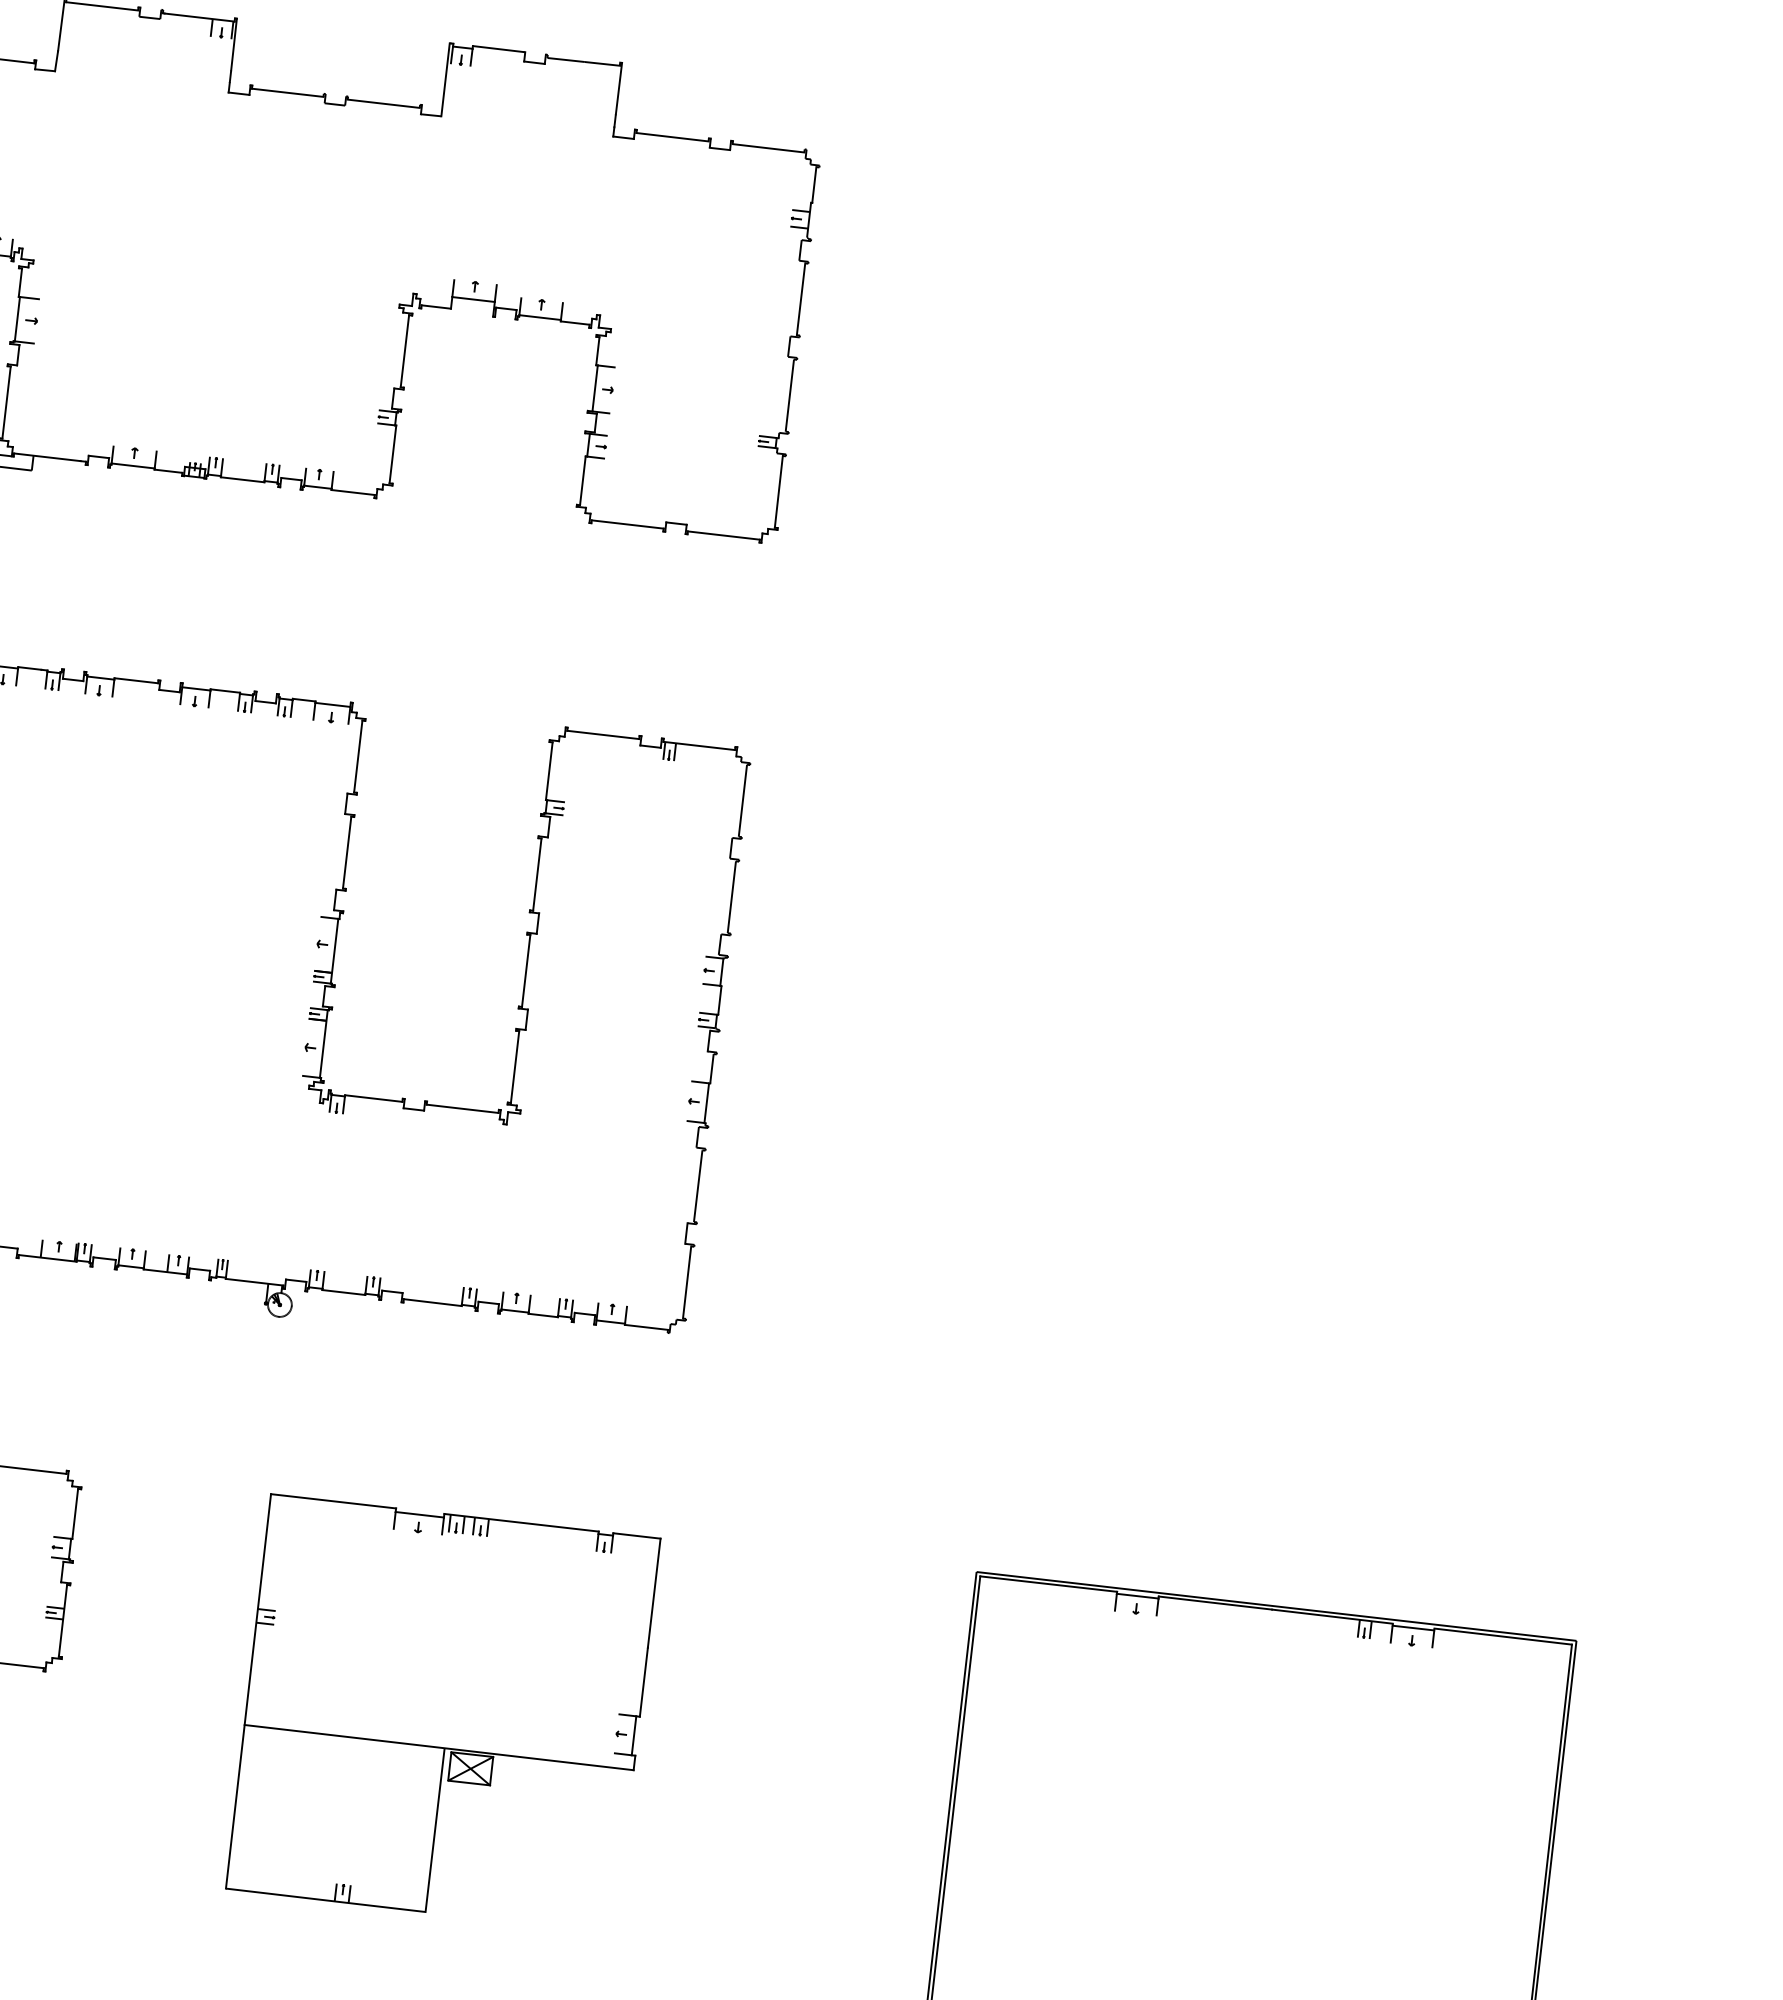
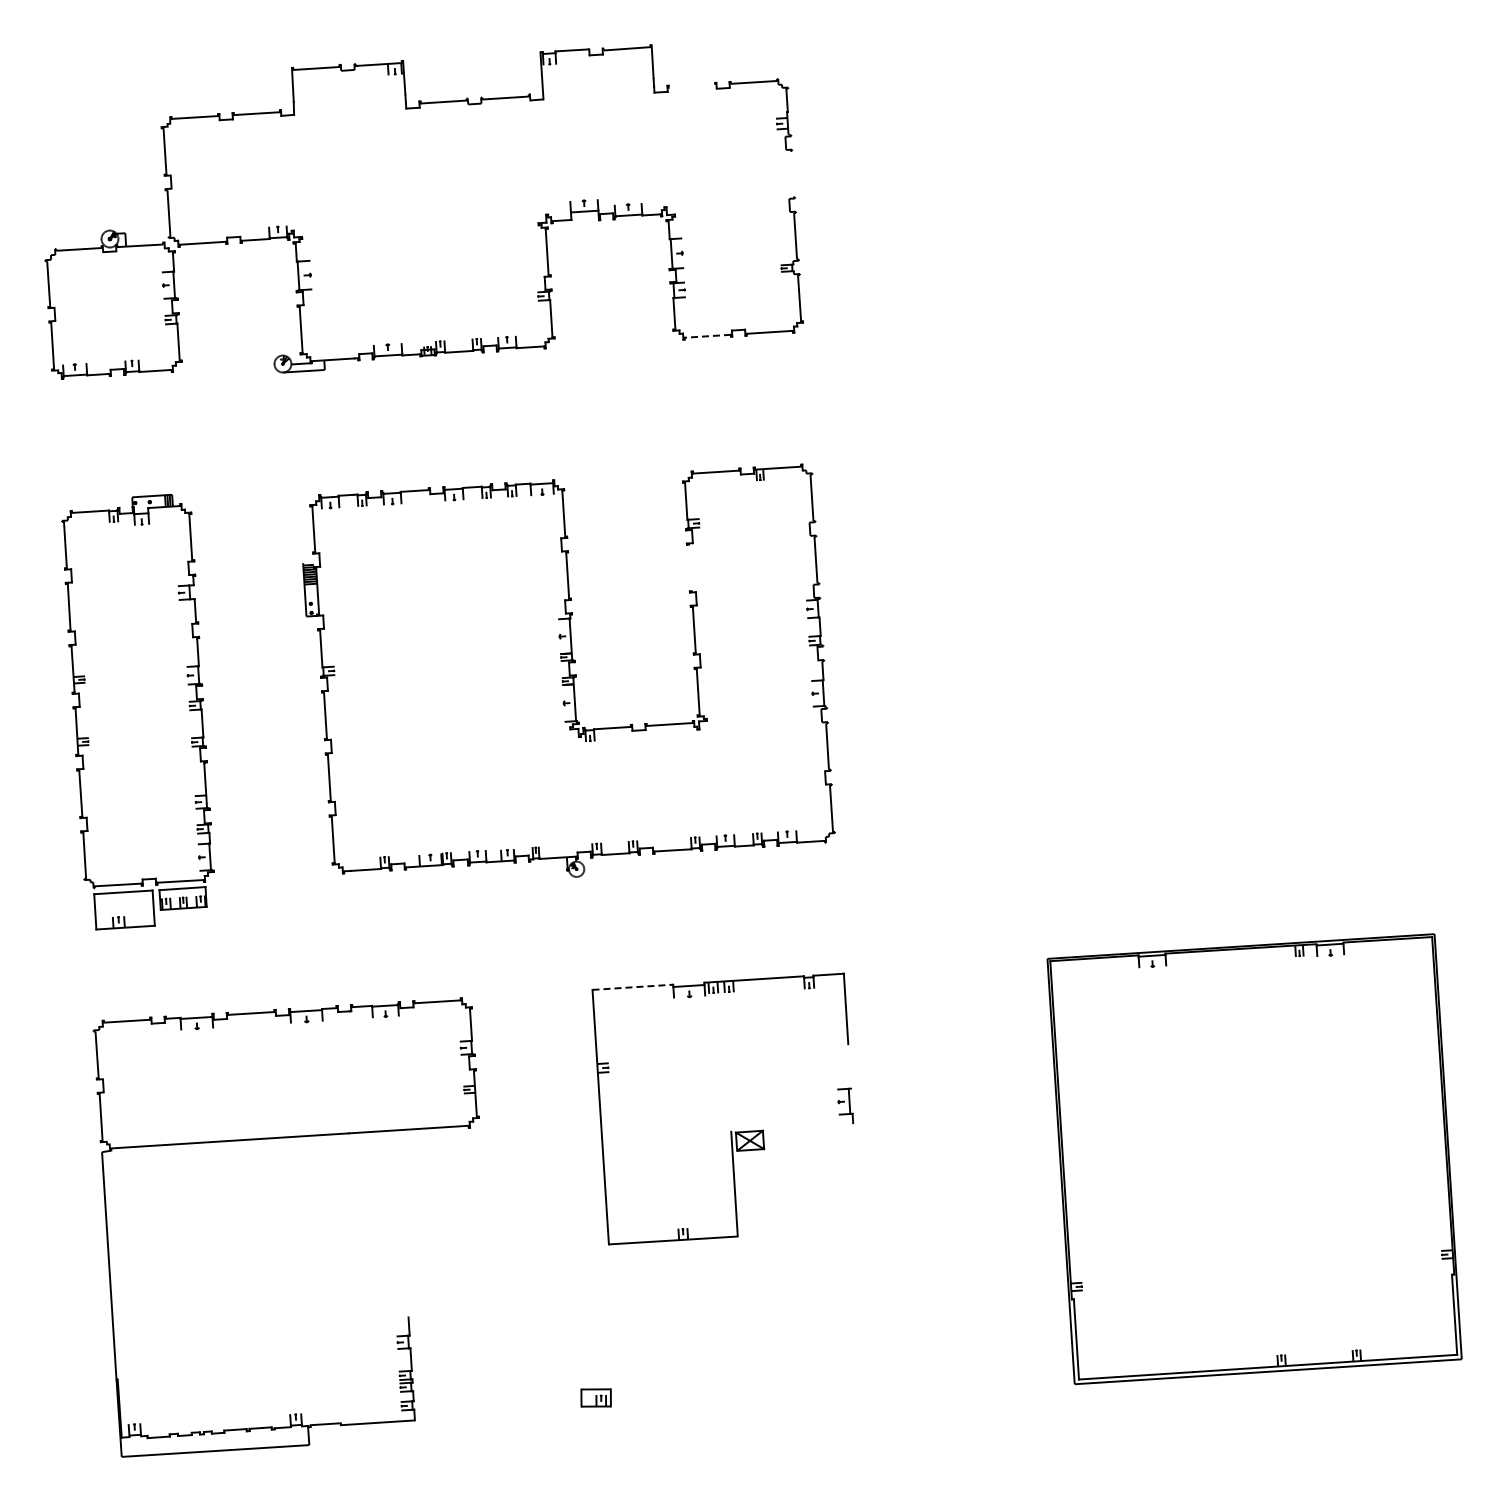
line: (671, 135) -> (691, 85), removed
line: (800, 299) -> (791, 174), removed
line: (627, 524) -> (707, 336), solid -> dashed
line: (536, 873) -> (689, 567), removed
line: (334, 1501) -> (633, 987), solid -> dashed
line: (643, 1682) -> (849, 1066), removed
line: (439, 1746) -> (727, 1130), removed

